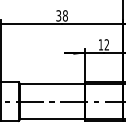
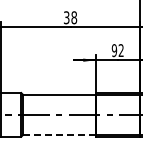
text: (100, 44) -> (114, 50), 12 -> 92
line: (52, 118) -> (59, 134), solid -> dashed

